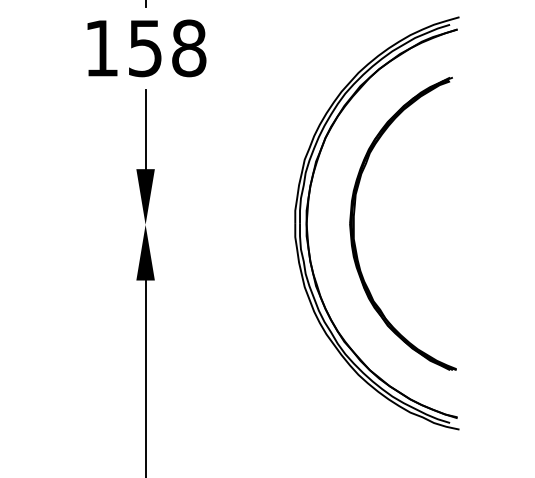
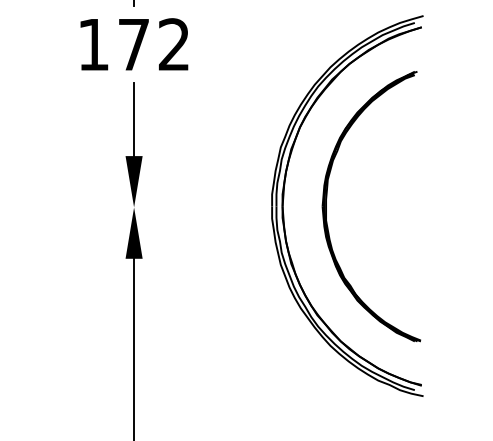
text: (167, 48) -> (154, 44), 158 -> 172

